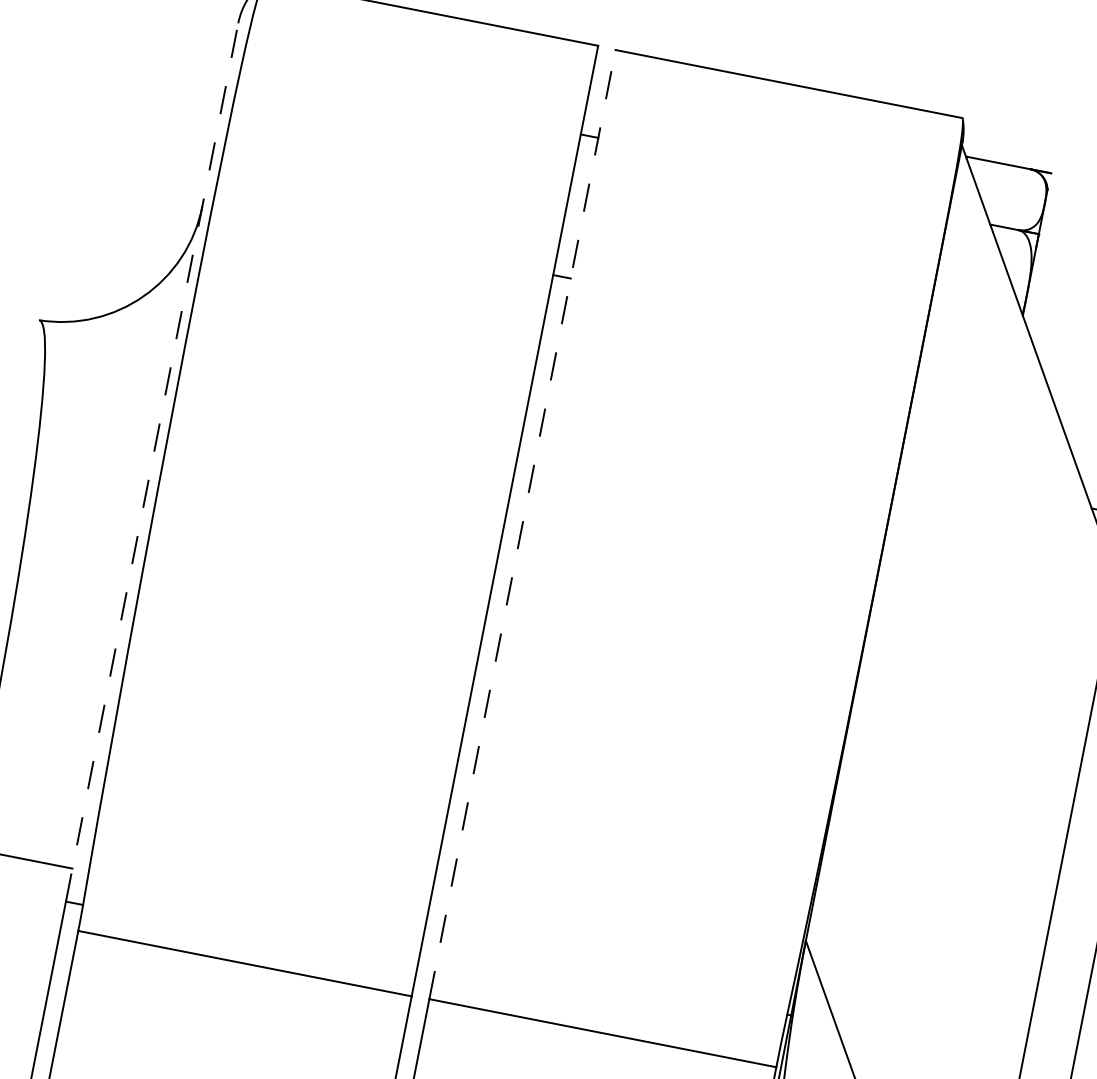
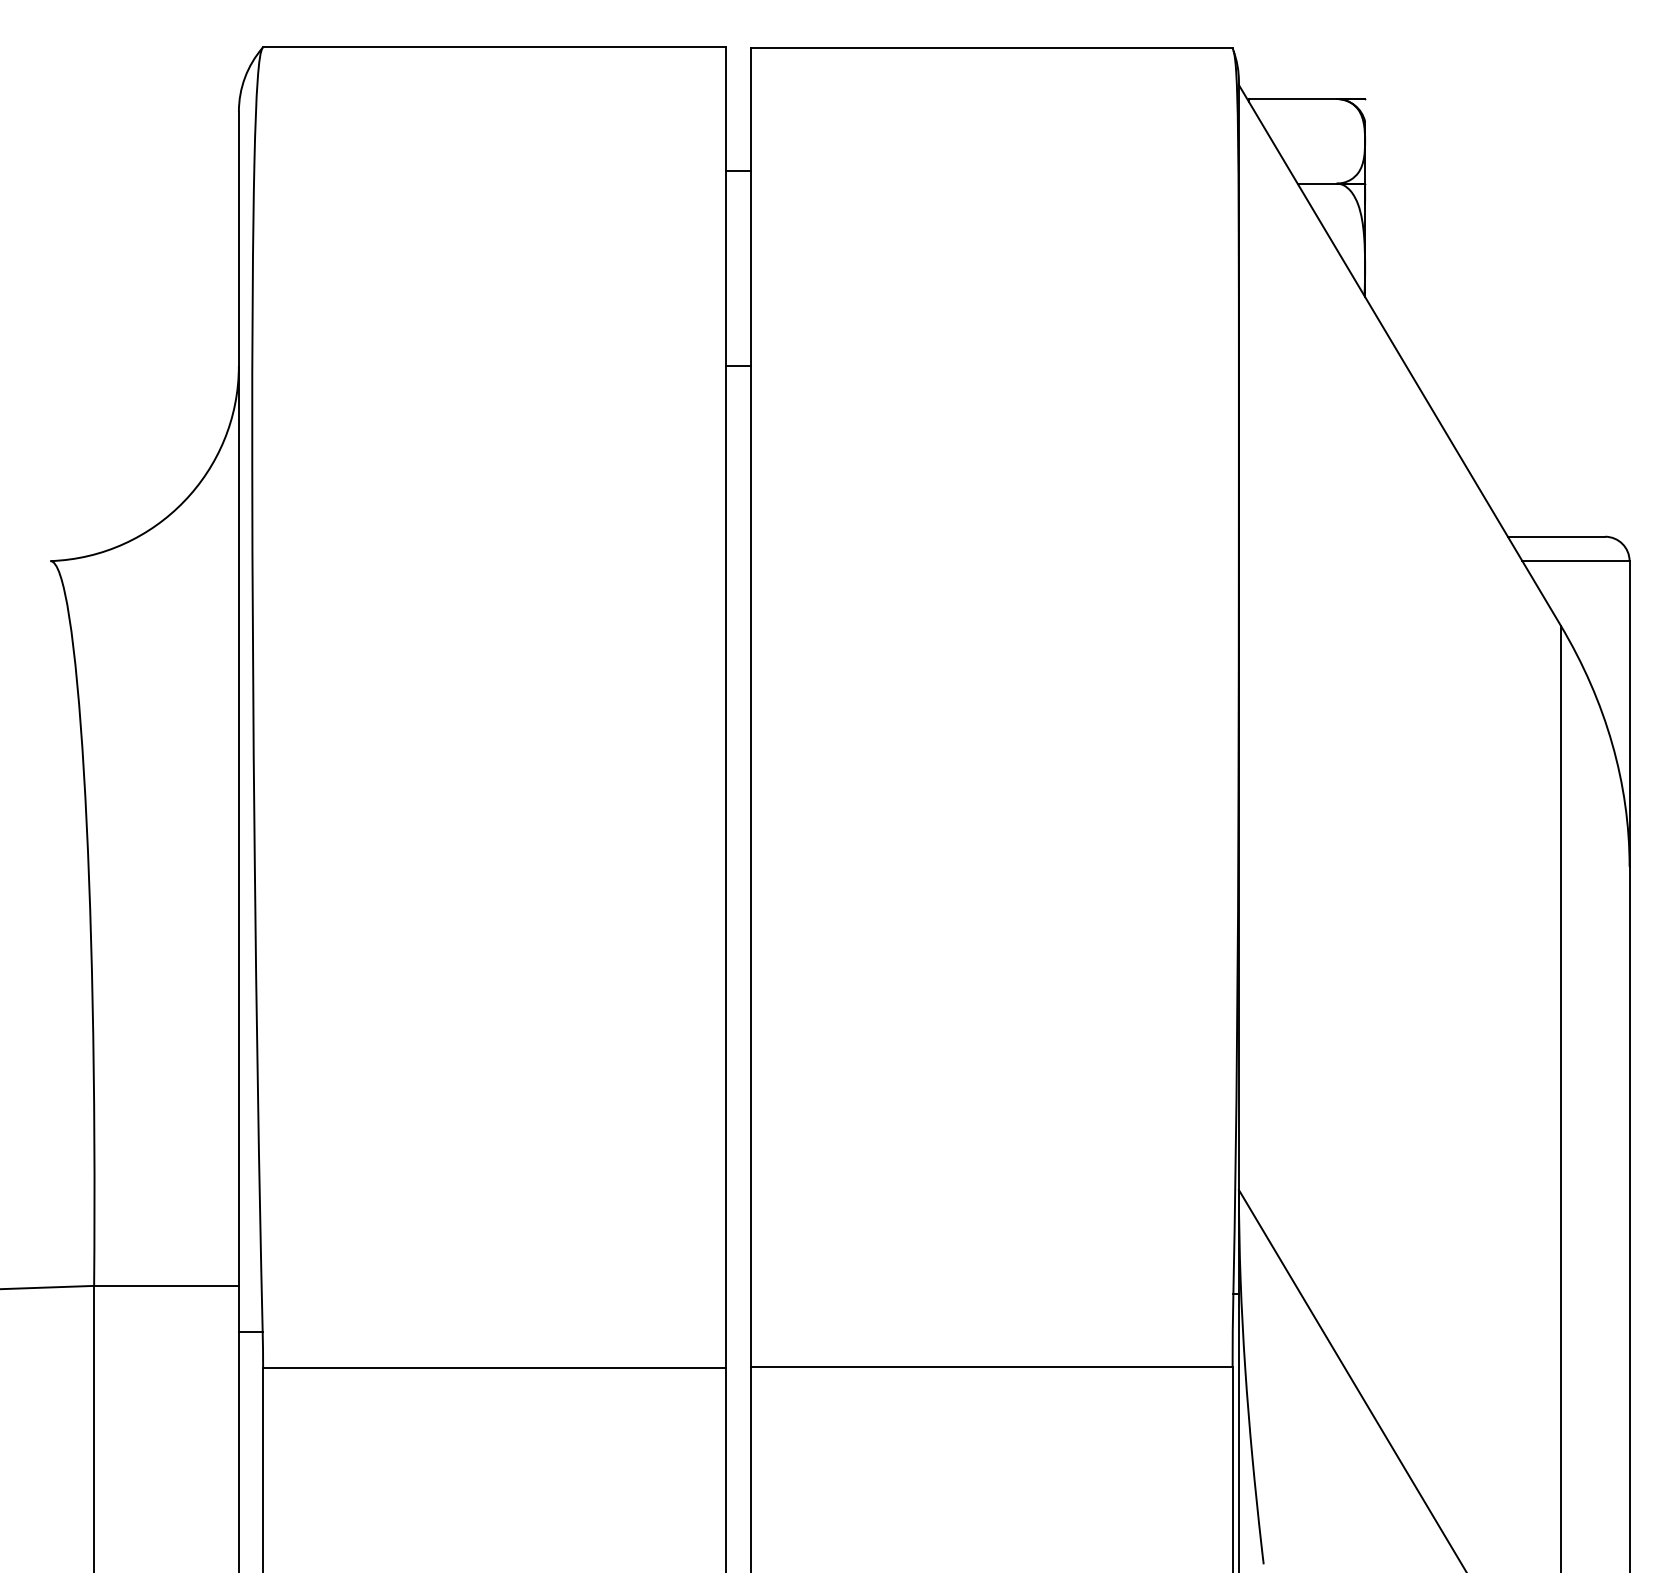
line: (151, 462) -> (238, 721), dashed -> solid
line: (522, 524) -> (750, 707), dashed -> solid

